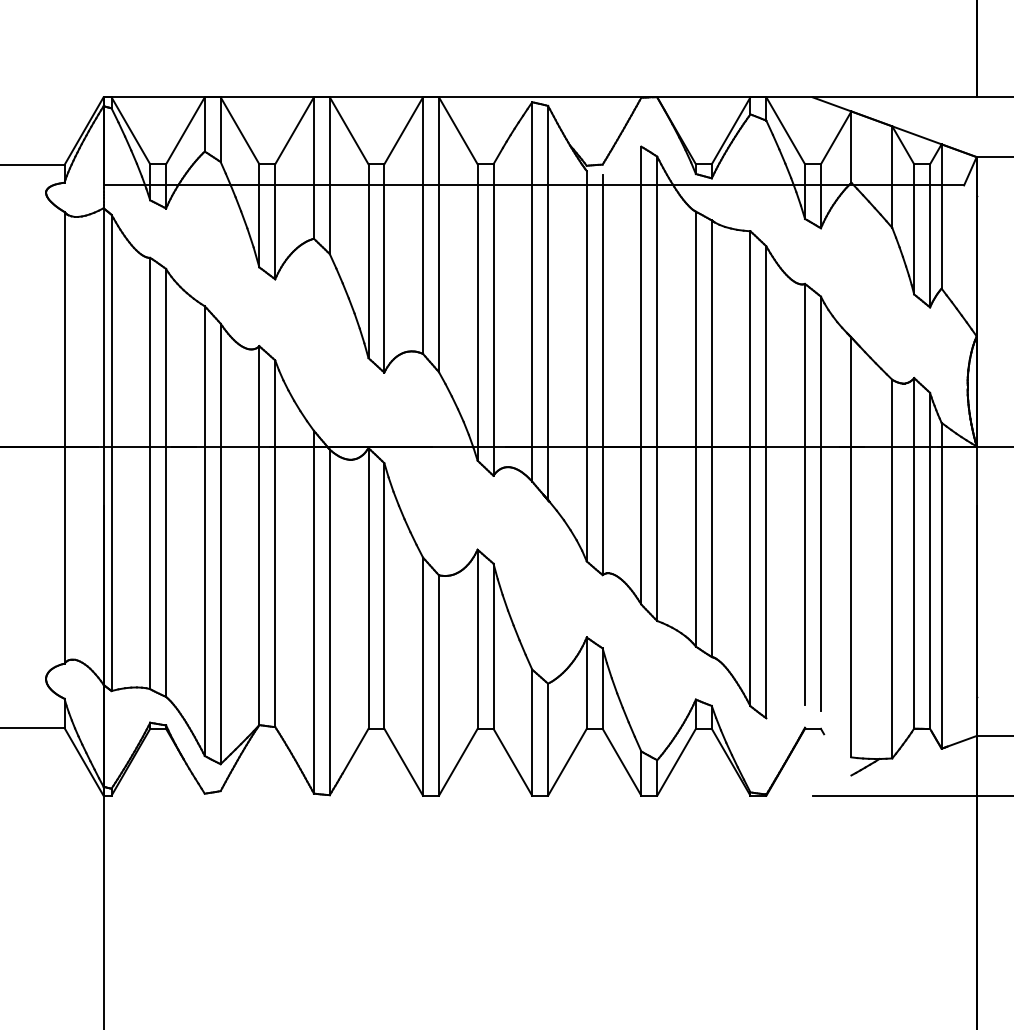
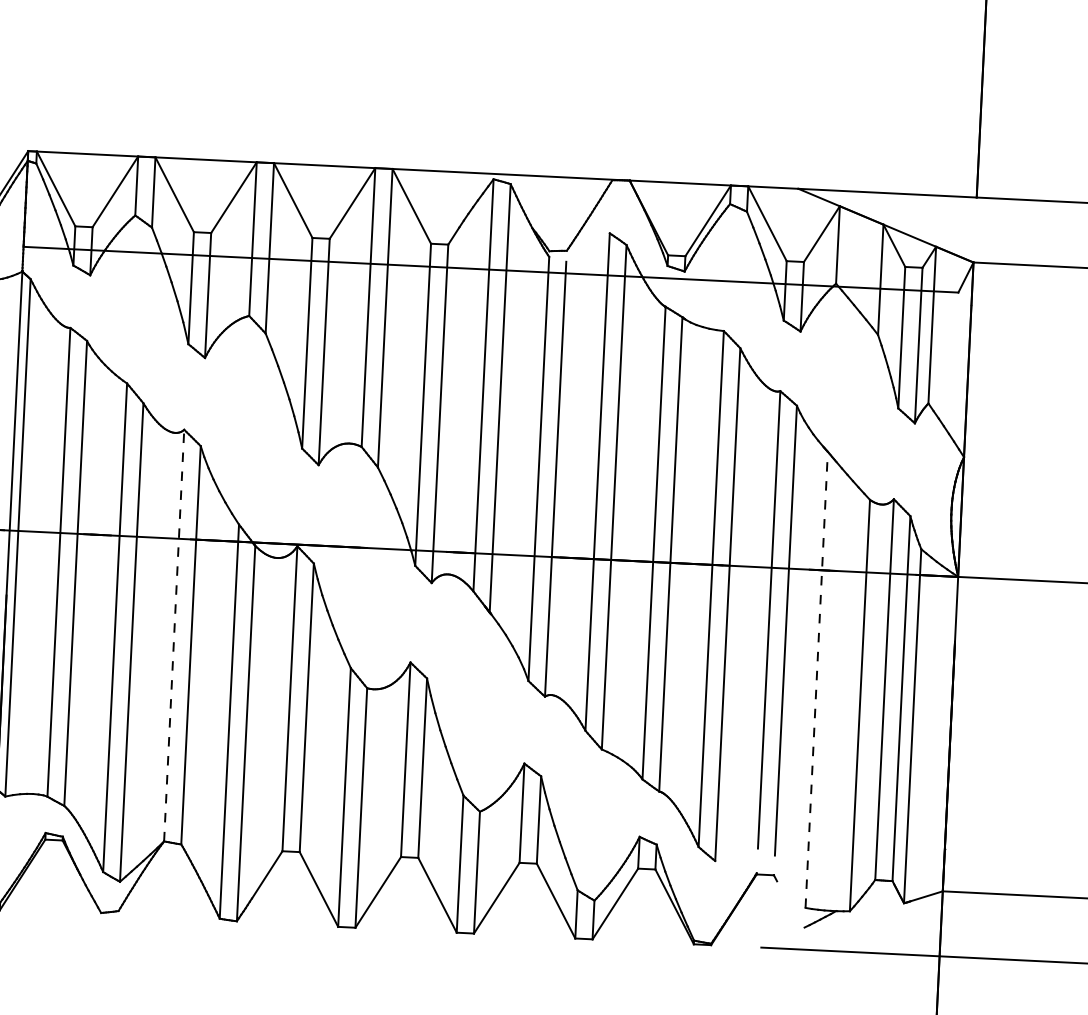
line: (259, 535) -> (174, 635), solid -> dashed
line: (851, 547) -> (816, 679), solid -> dashed

